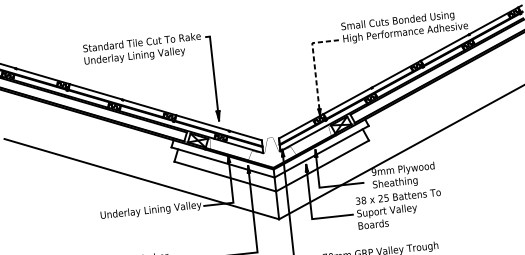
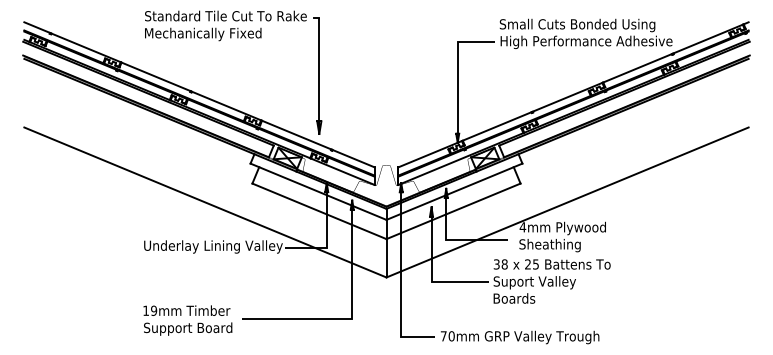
text: (134, 56) -> (213, 34), Underlay Lining Valley -> Mechanically Fixed
line: (314, 62) -> (457, 68), dashed -> solid
text: (373, 172) -> (522, 227), 9mm -> 4mm

